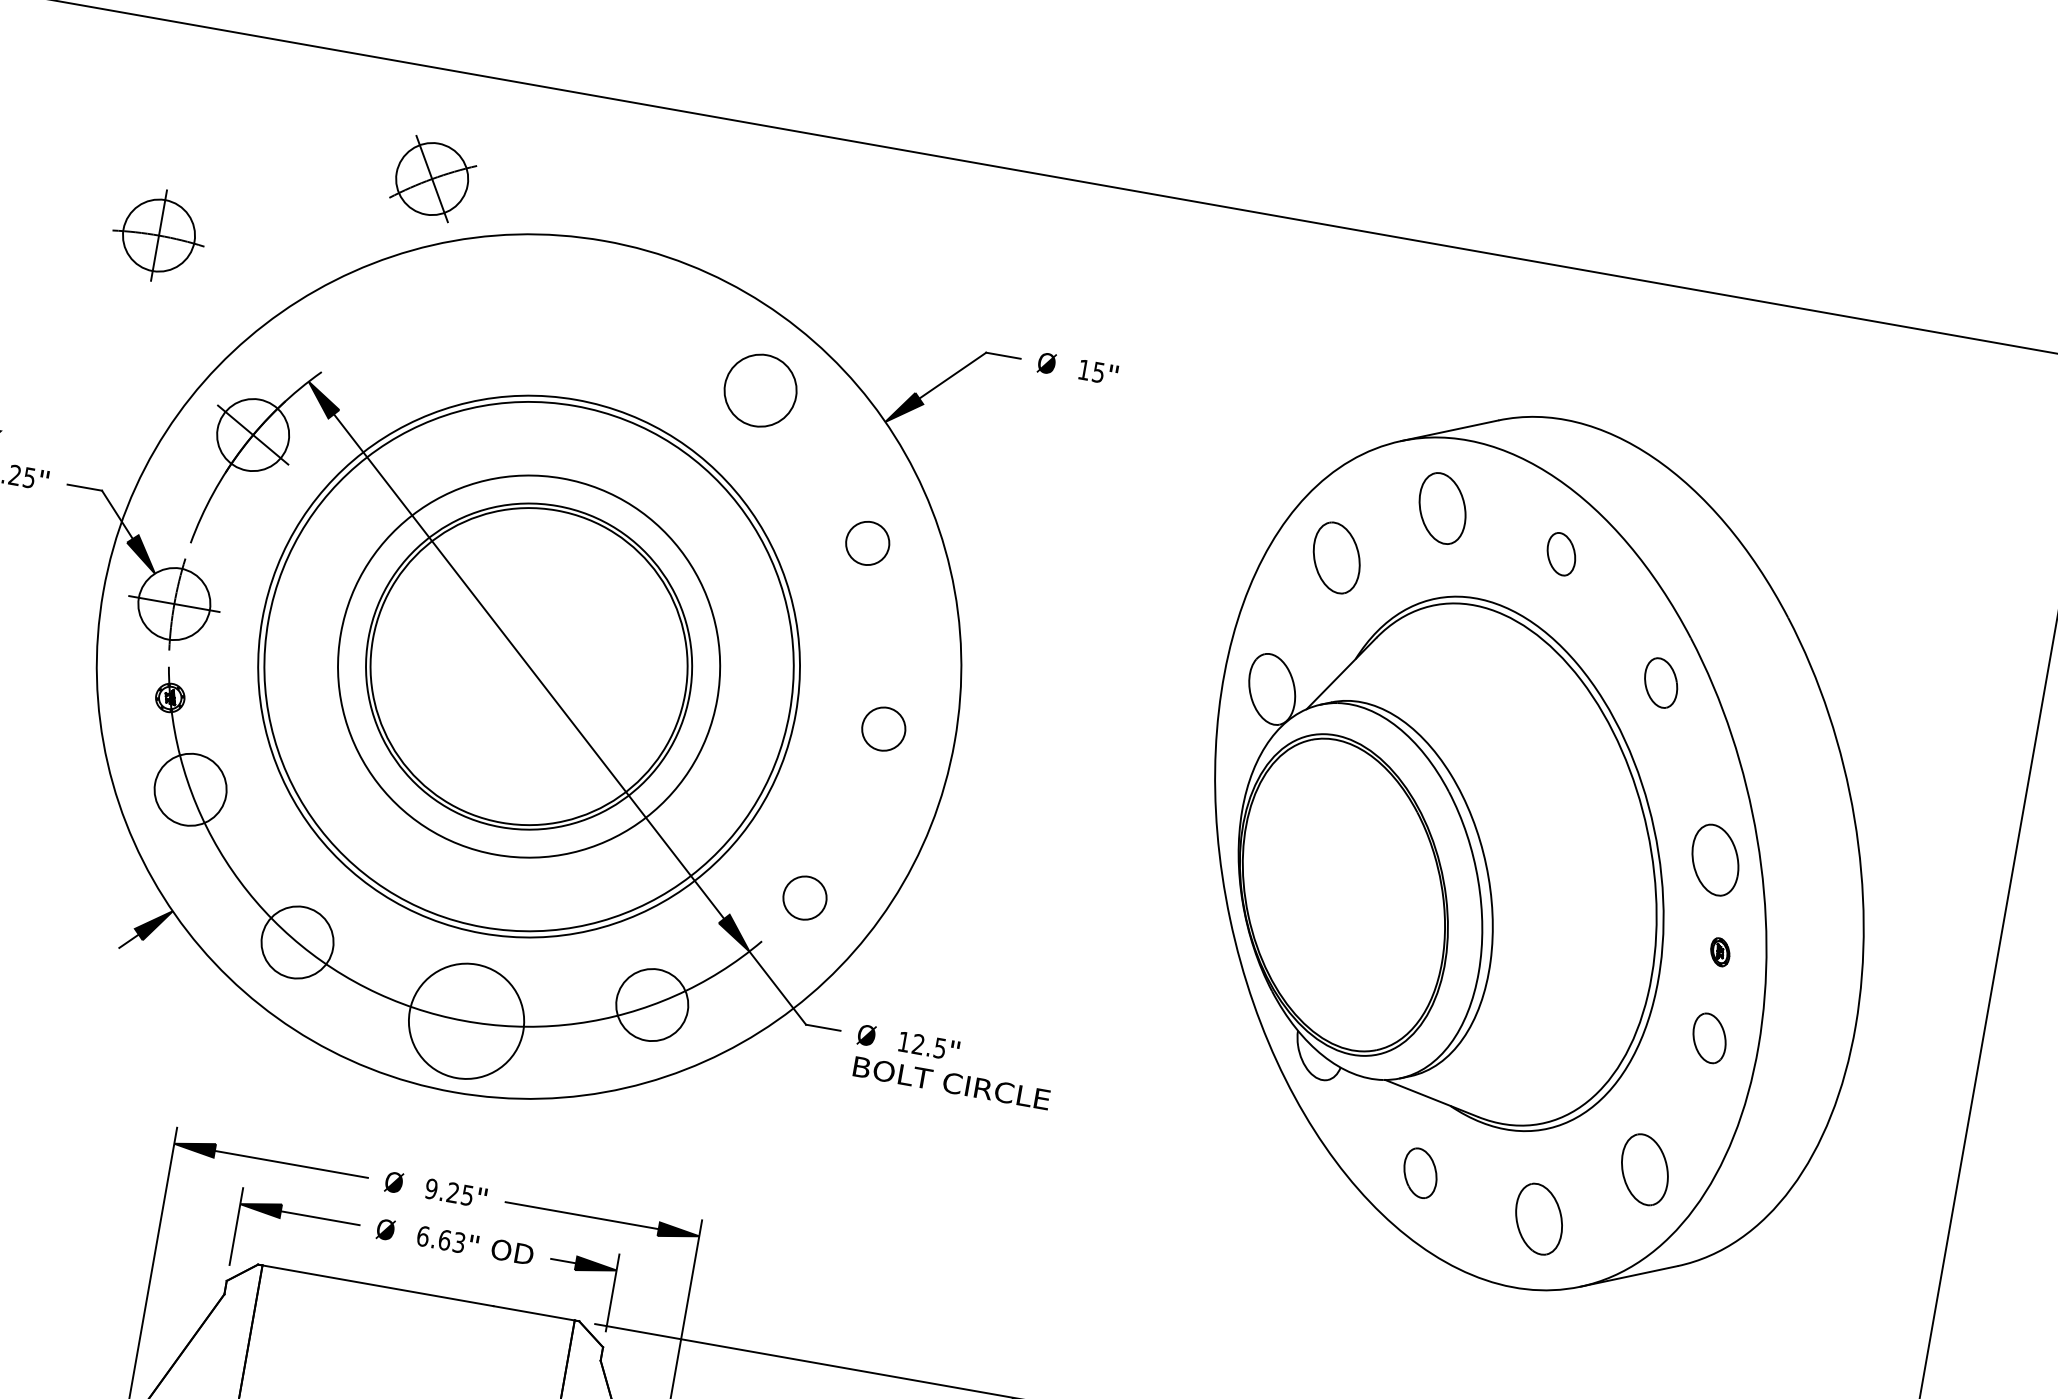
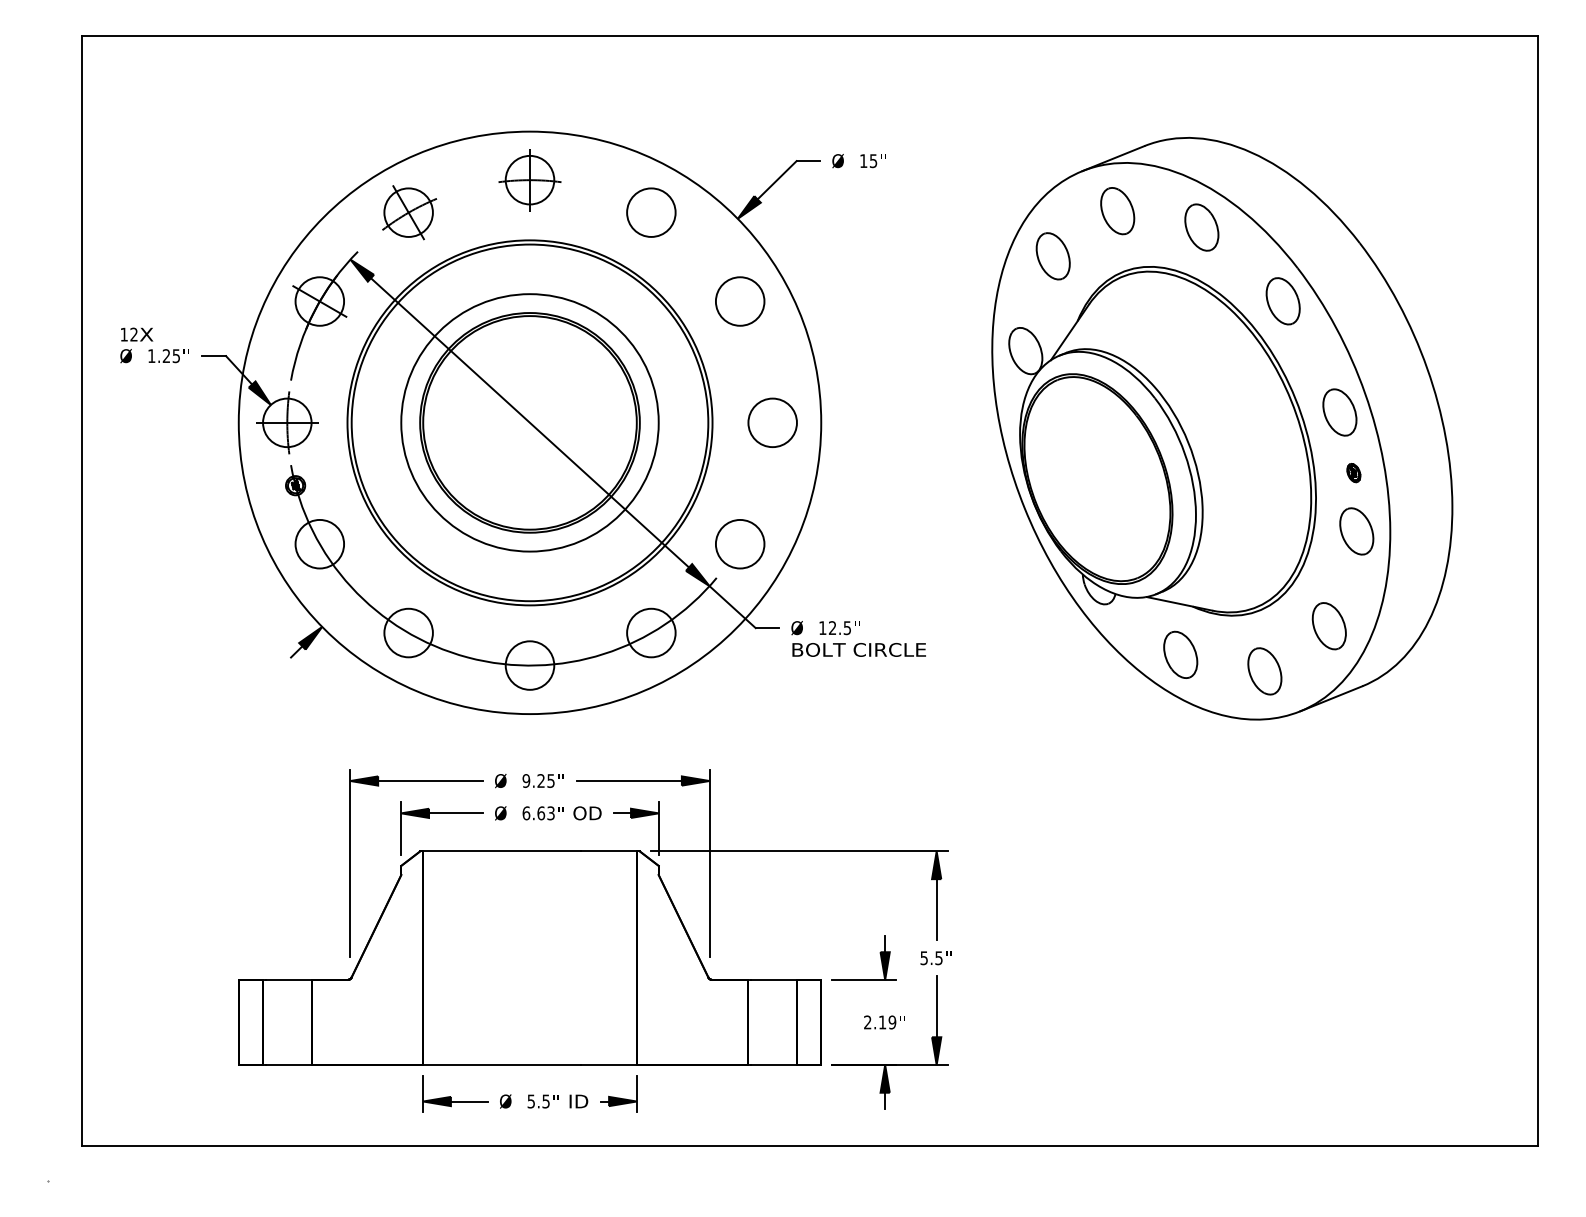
part: (433, 178) -> (409, 212), moved
part: (158, 235) -> (529, 180), moved
circle: (868, 543) -> (740, 301), size x1.67
part: (1560, 554) -> (1201, 227), size x1.67
part: (1660, 683) -> (1282, 301), size x1.43
circle: (883, 728) -> (772, 422), size x1.67
circle: (804, 896) -> (739, 543), size x1.67
circle: (465, 1021) -> (529, 665), size x0.62
part: (1709, 1038) -> (1356, 531), size x1.43
part: (1420, 1172) -> (1180, 654), size x1.43

